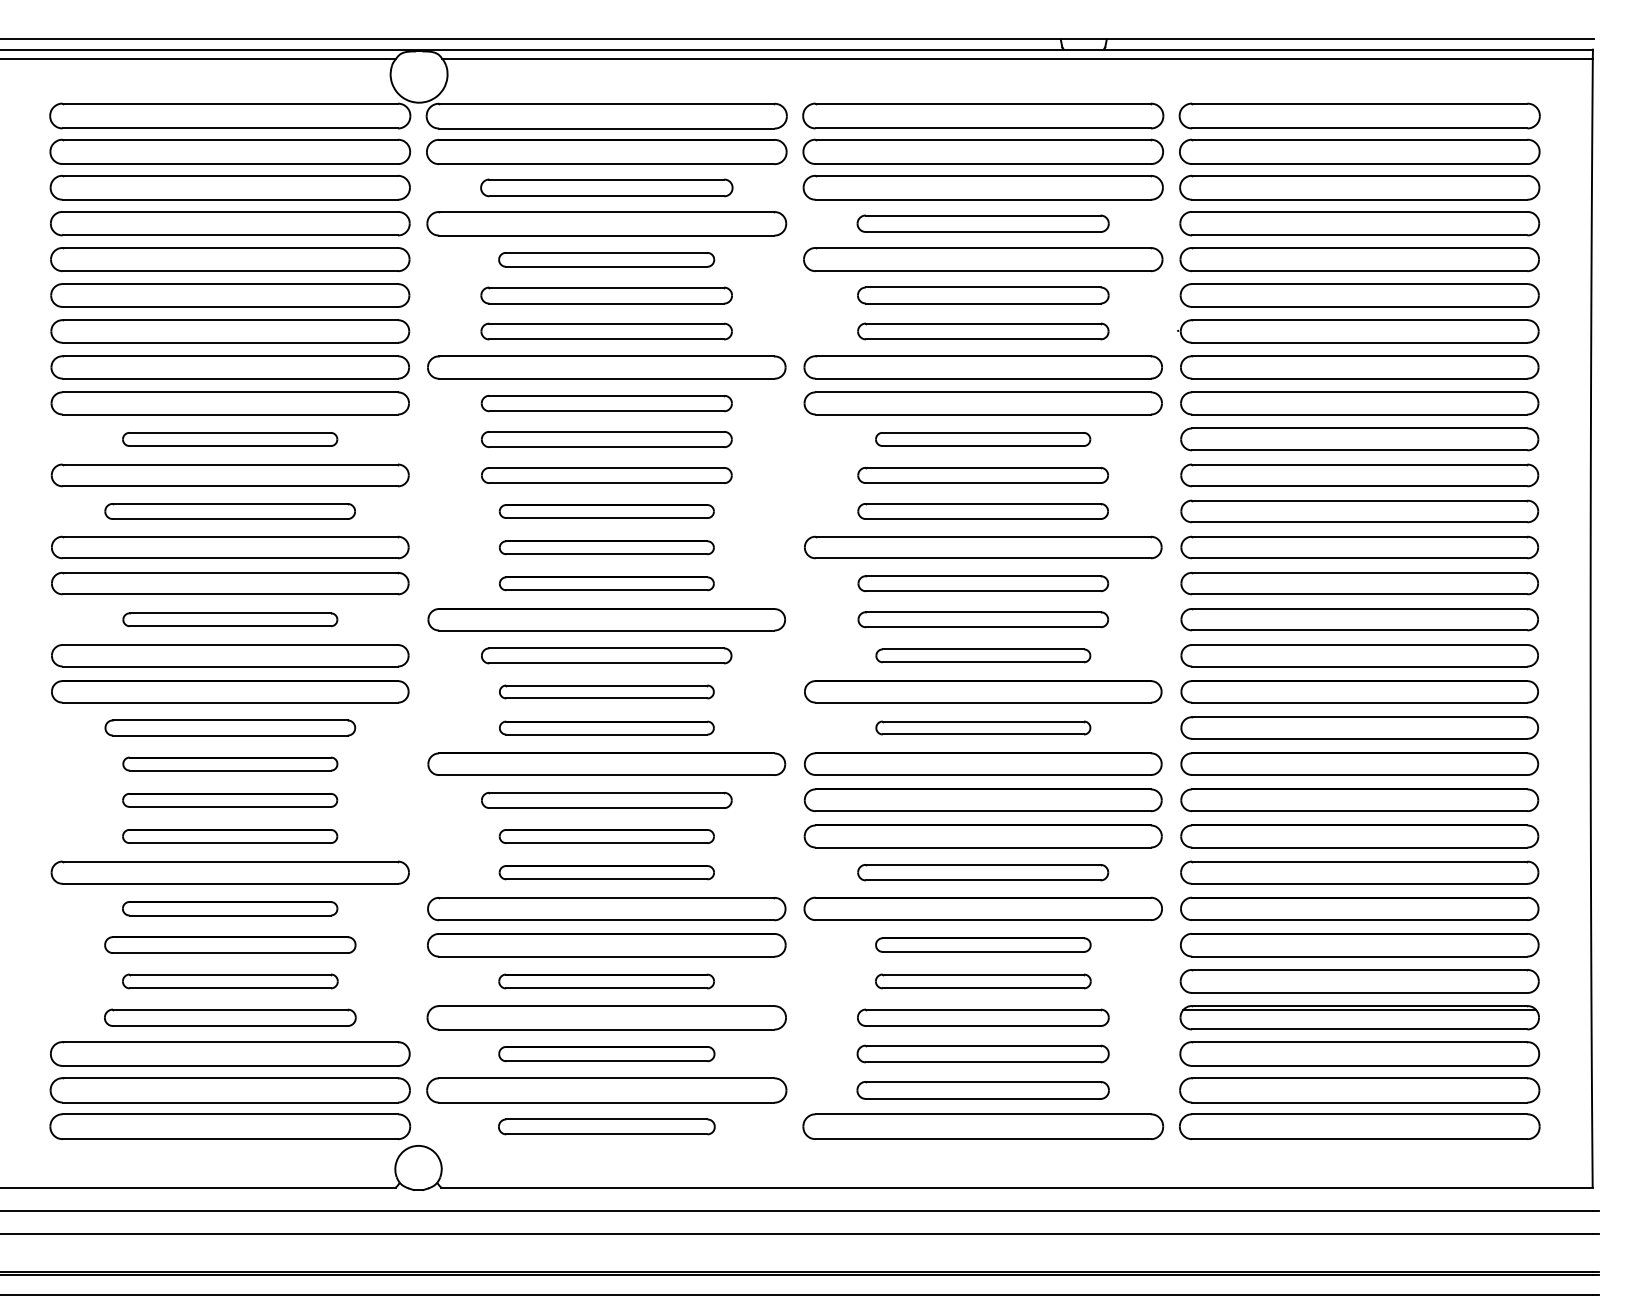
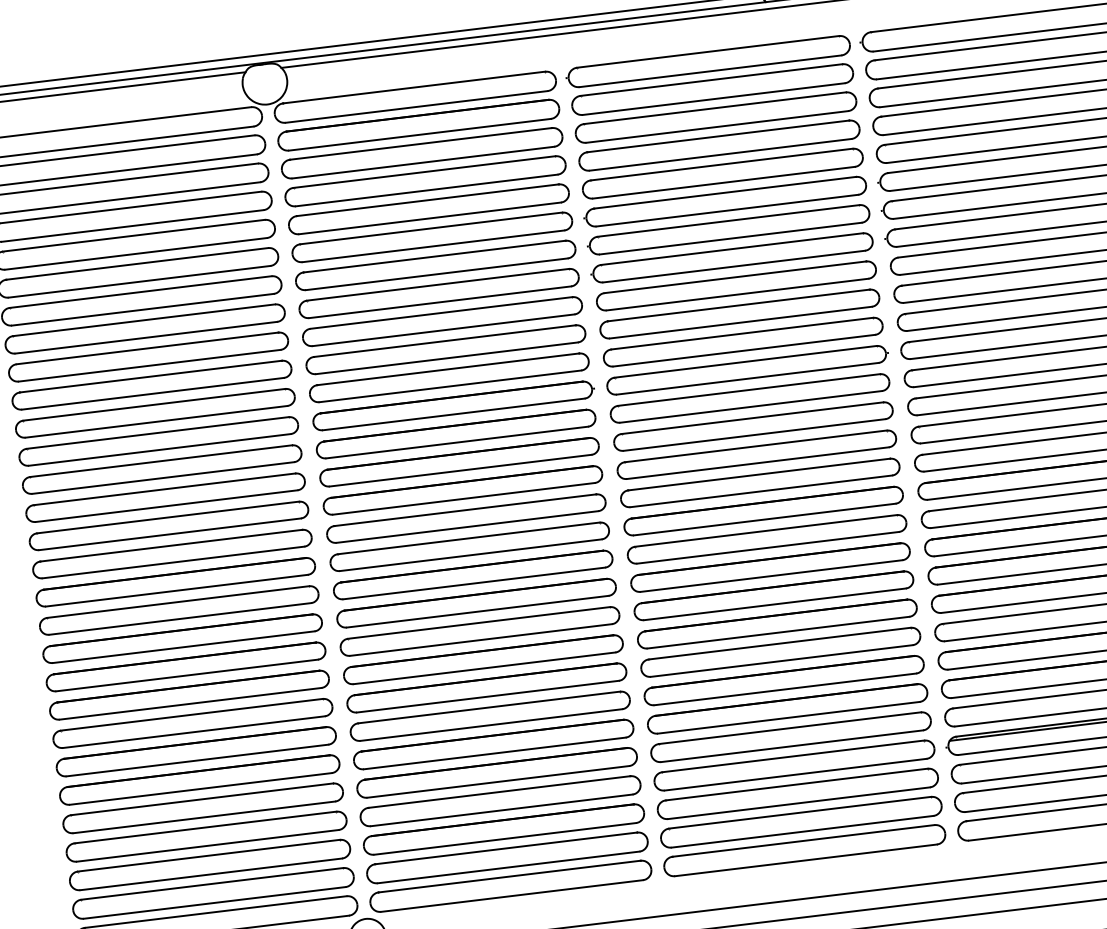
part: (606, 187) -> (421, 152), size x1.43
part: (982, 223) -> (718, 145), size x1.43
part: (606, 259) -> (428, 209), size x1.67
part: (606, 295) -> (432, 237), size x1.43
part: (983, 295) -> (726, 201), size x1.43
part: (606, 331) -> (435, 265), size x1.43
part: (983, 331) -> (729, 229), size x1.43
part: (606, 403) -> (442, 321), size x1.43
part: (229, 439) -> (151, 385), size x1.67
part: (606, 439) -> (445, 349), size x1.43
part: (982, 439) -> (739, 314), size x1.67
part: (606, 475) -> (449, 377), size x1.43
part: (982, 475) -> (742, 342), size x1.43
part: (229, 511) -> (158, 441), size x1.43
part: (606, 511) -> (452, 405), size x1.67
part: (982, 511) -> (746, 370), size x1.43
part: (606, 547) -> (455, 434), size x1.67
part: (606, 583) -> (459, 462), size x1.67
part: (983, 583) -> (753, 426), size x1.43
part: (230, 619) -> (169, 525), size x1.67
part: (983, 619) -> (757, 454), size x1.43
part: (606, 655) -> (466, 518), size x1.43
part: (983, 655) -> (760, 482), size x1.67
part: (606, 691) -> (469, 546), size x1.67
part: (230, 727) -> (179, 610), size x1.43
part: (606, 727) -> (472, 574), size x1.67
part: (983, 727) -> (767, 538), size x1.67
part: (230, 763) -> (182, 638), size x1.67
part: (229, 800) -> (185, 667), size x1.67
part: (606, 800) -> (479, 631), size x1.43
part: (229, 836) -> (188, 695), size x1.67
part: (606, 836) -> (483, 659), size x1.67
part: (606, 872) -> (486, 687), size x1.67
part: (982, 872) -> (780, 652), size x1.43
part: (229, 908) -> (195, 751), size x1.67
part: (230, 944) -> (199, 779), size x1.43
part: (983, 944) -> (787, 708), size x1.67
part: (230, 981) -> (203, 808), size x1.67
part: (606, 981) -> (496, 772), size x1.67
part: (983, 981) -> (791, 737), size x1.67
part: (230, 1017) -> (206, 836), size x1.43
part: (983, 1017) -> (794, 765), size x1.43
part: (606, 1053) -> (503, 829), size x1.67
part: (982, 1053) -> (797, 793), size x1.43
part: (982, 1090) -> (800, 822), size x1.43
part: (606, 1126) -> (510, 886), size x1.67

